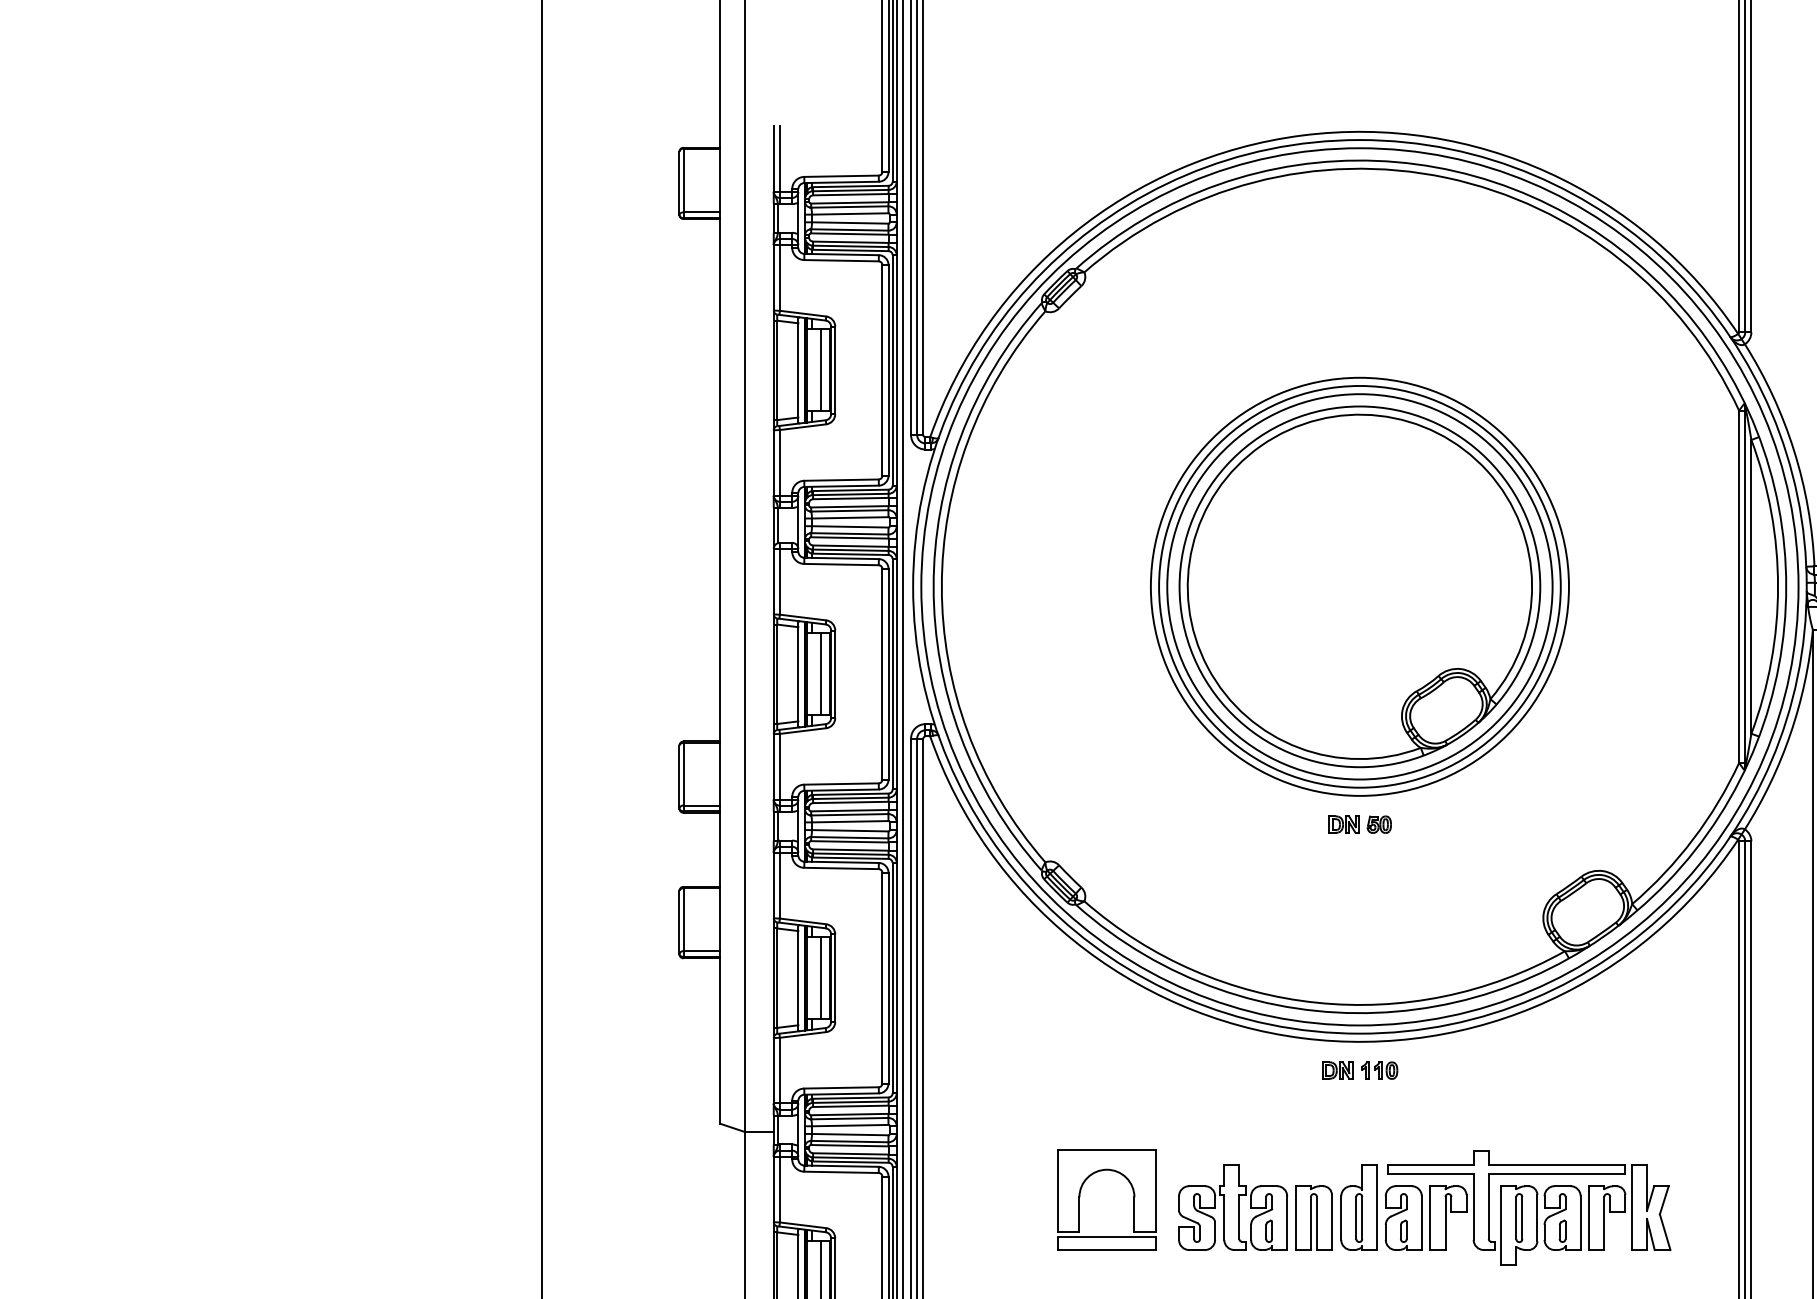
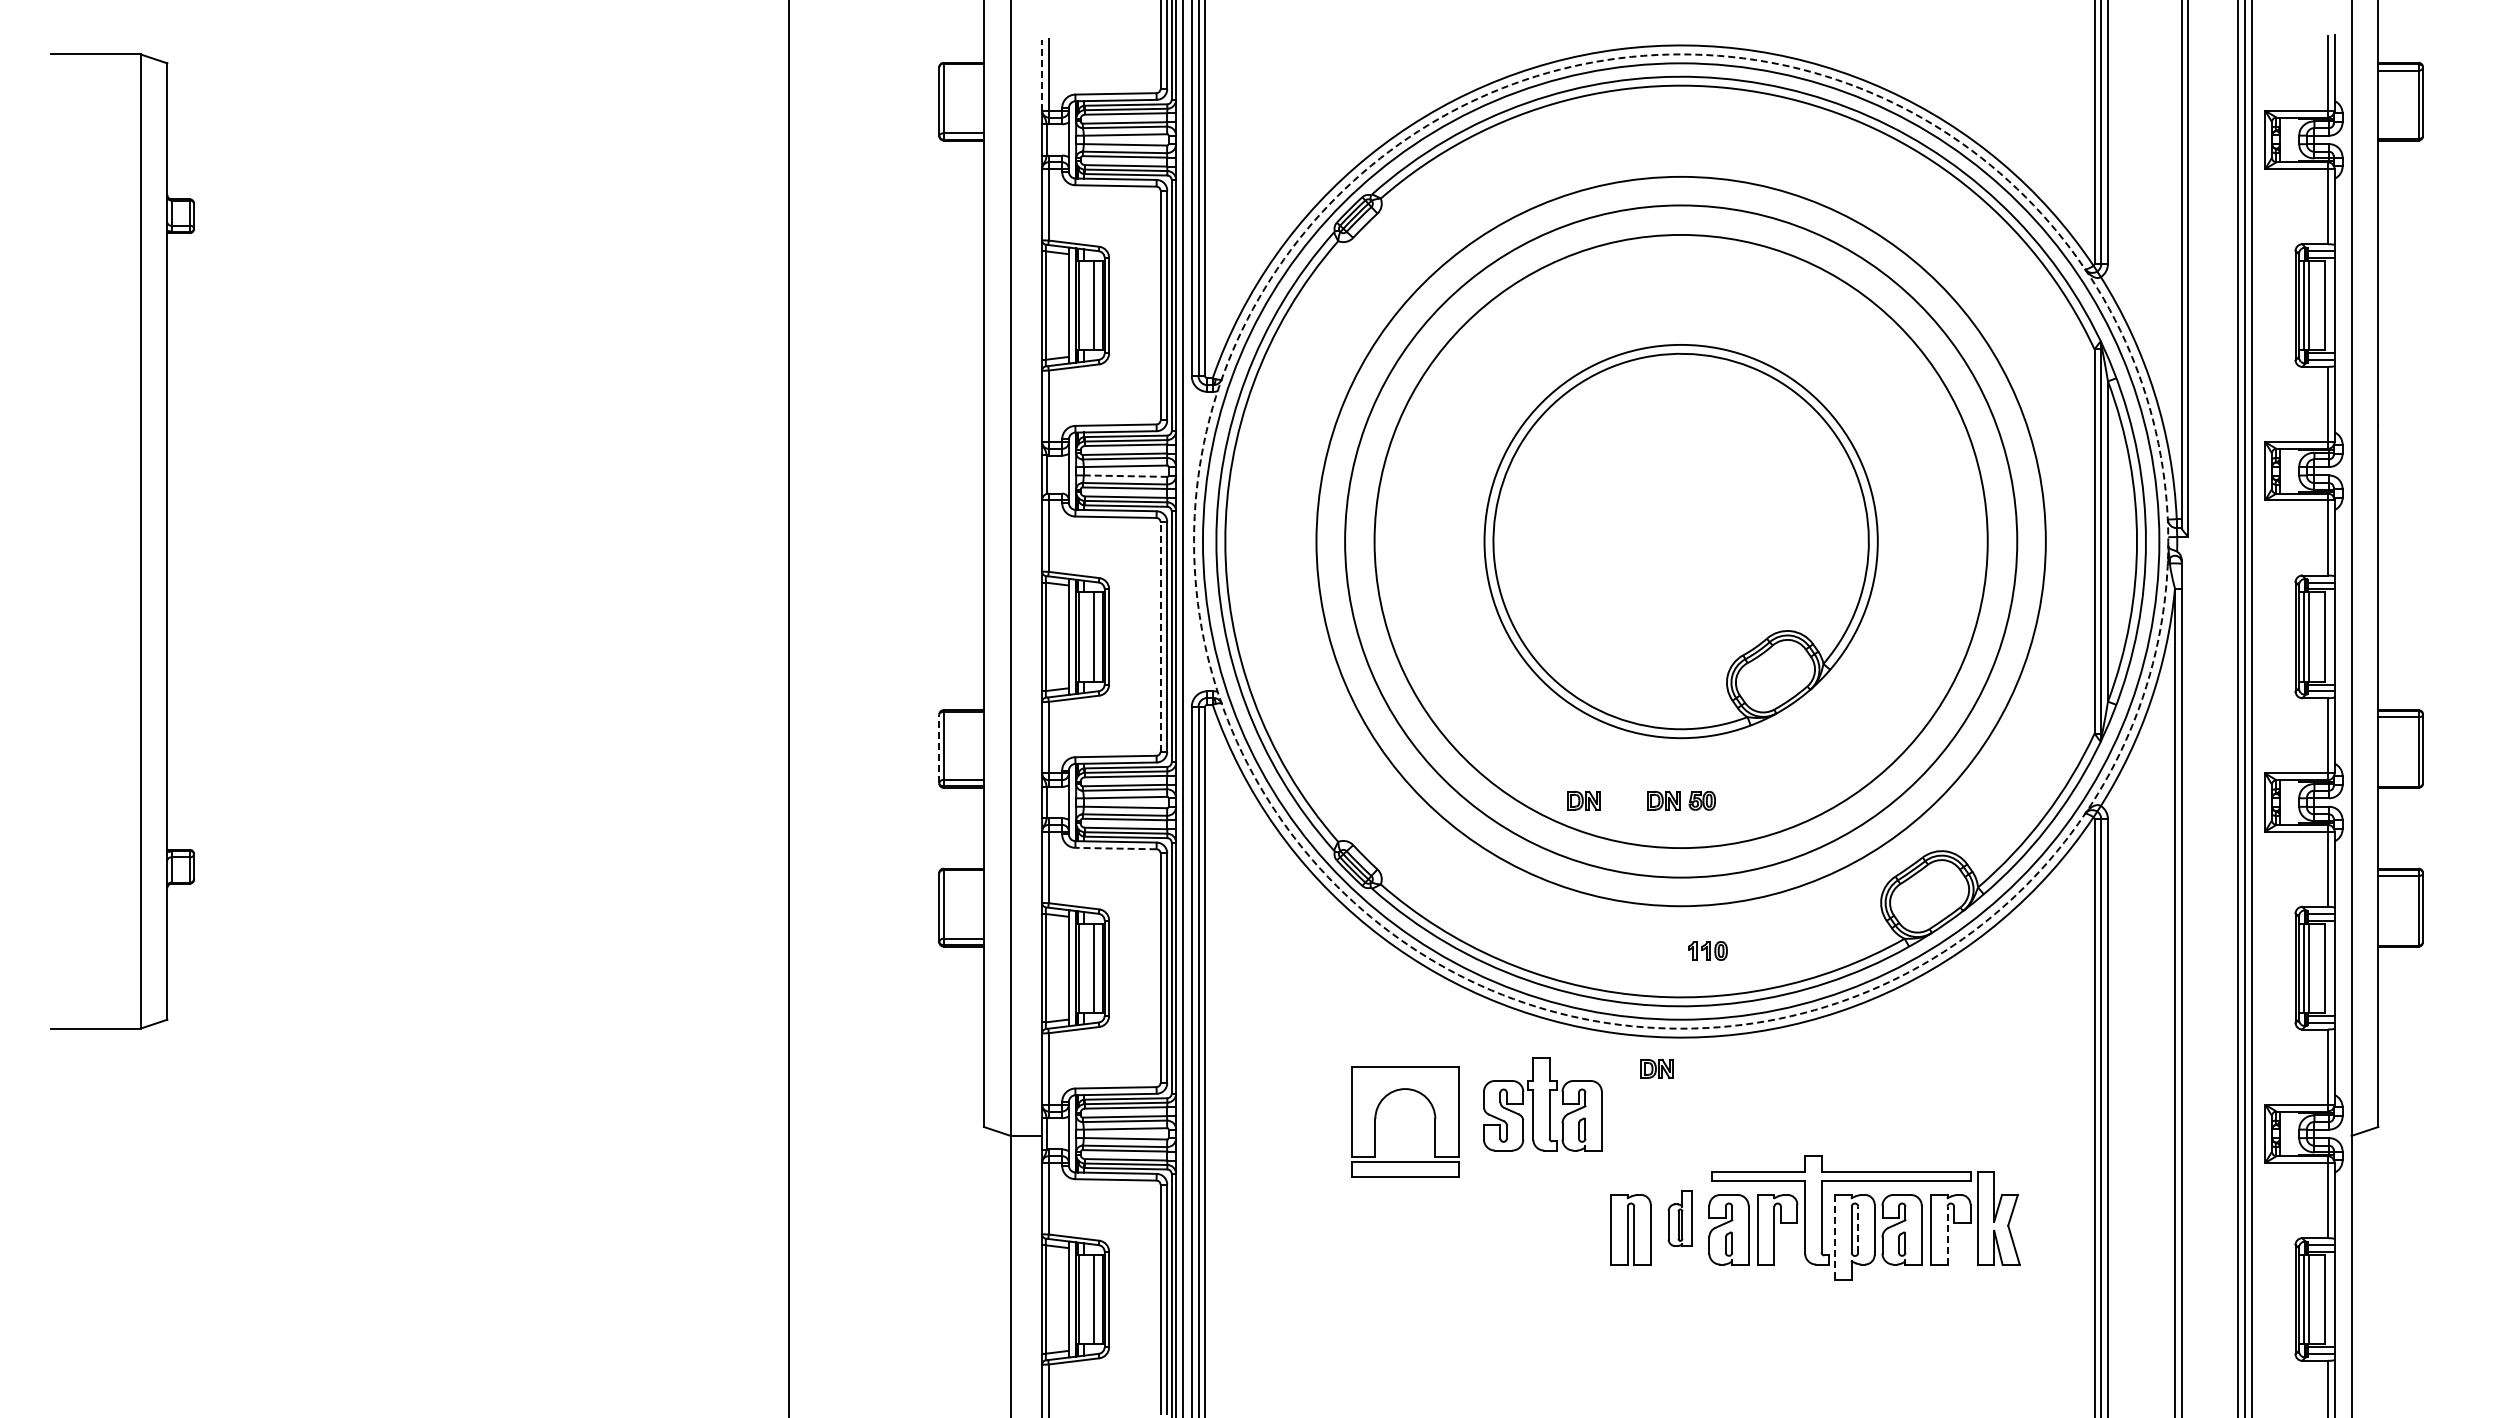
line: (774, 159) -> (1042, 75), solid -> dashed
line: (850, 527) -> (1125, 476), solid -> dashed
circle: (1360, 586) -> (1681, 541), size x1.4
circle: (1360, 586) -> (1681, 541), size x1.6
circle: (1360, 586) -> (1681, 541), size x1.6
circle: (1360, 586) -> (1681, 541), solid -> dashed
line: (882, 673) -> (1160, 636), solid -> dashed
line: (679, 776) -> (939, 748), solid -> dashed
part: (1270, 824) -> (1583, 800), added
line: (841, 868) -> (1115, 848), solid -> dashed
part: (1379, 1070) -> (1707, 950), moved
part: (1133, 1199) -> (1434, 1121), moved
part: (1232, 1207) -> (1542, 1104), moved
part: (1359, 1207) -> (1680, 1218), size x0.6
line: (1522, 1217) -> (1858, 1229), solid -> dashed
line: (1604, 1223) -> (1947, 1235), solid -> dashed
line: (1501, 1225) -> (1835, 1237), solid -> dashed

